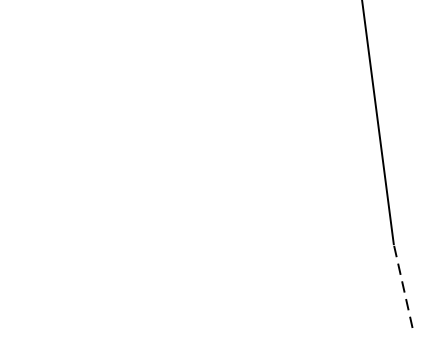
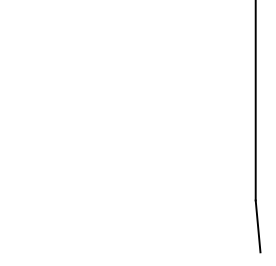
line: (403, 284) -> (258, 225), dashed -> solid

